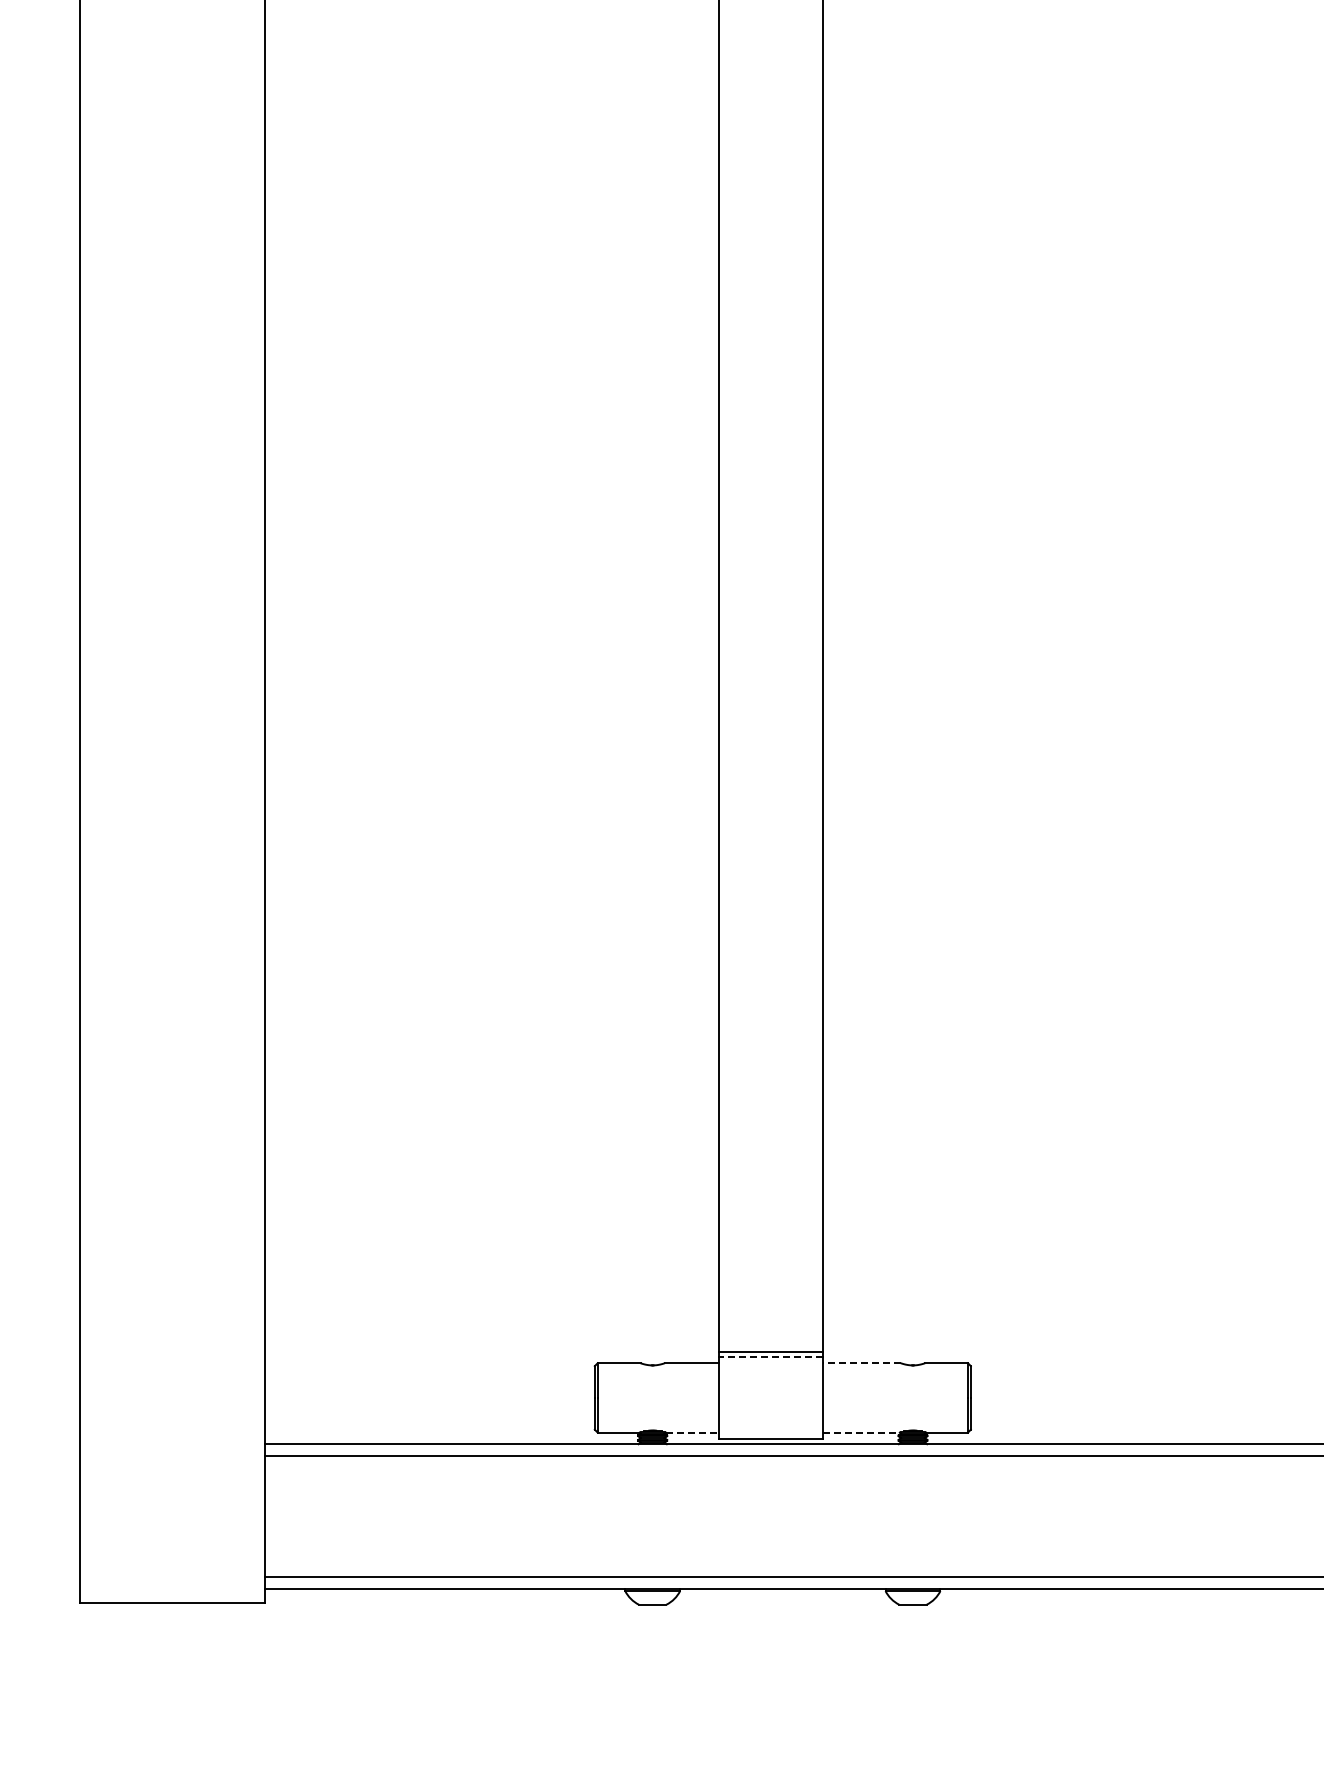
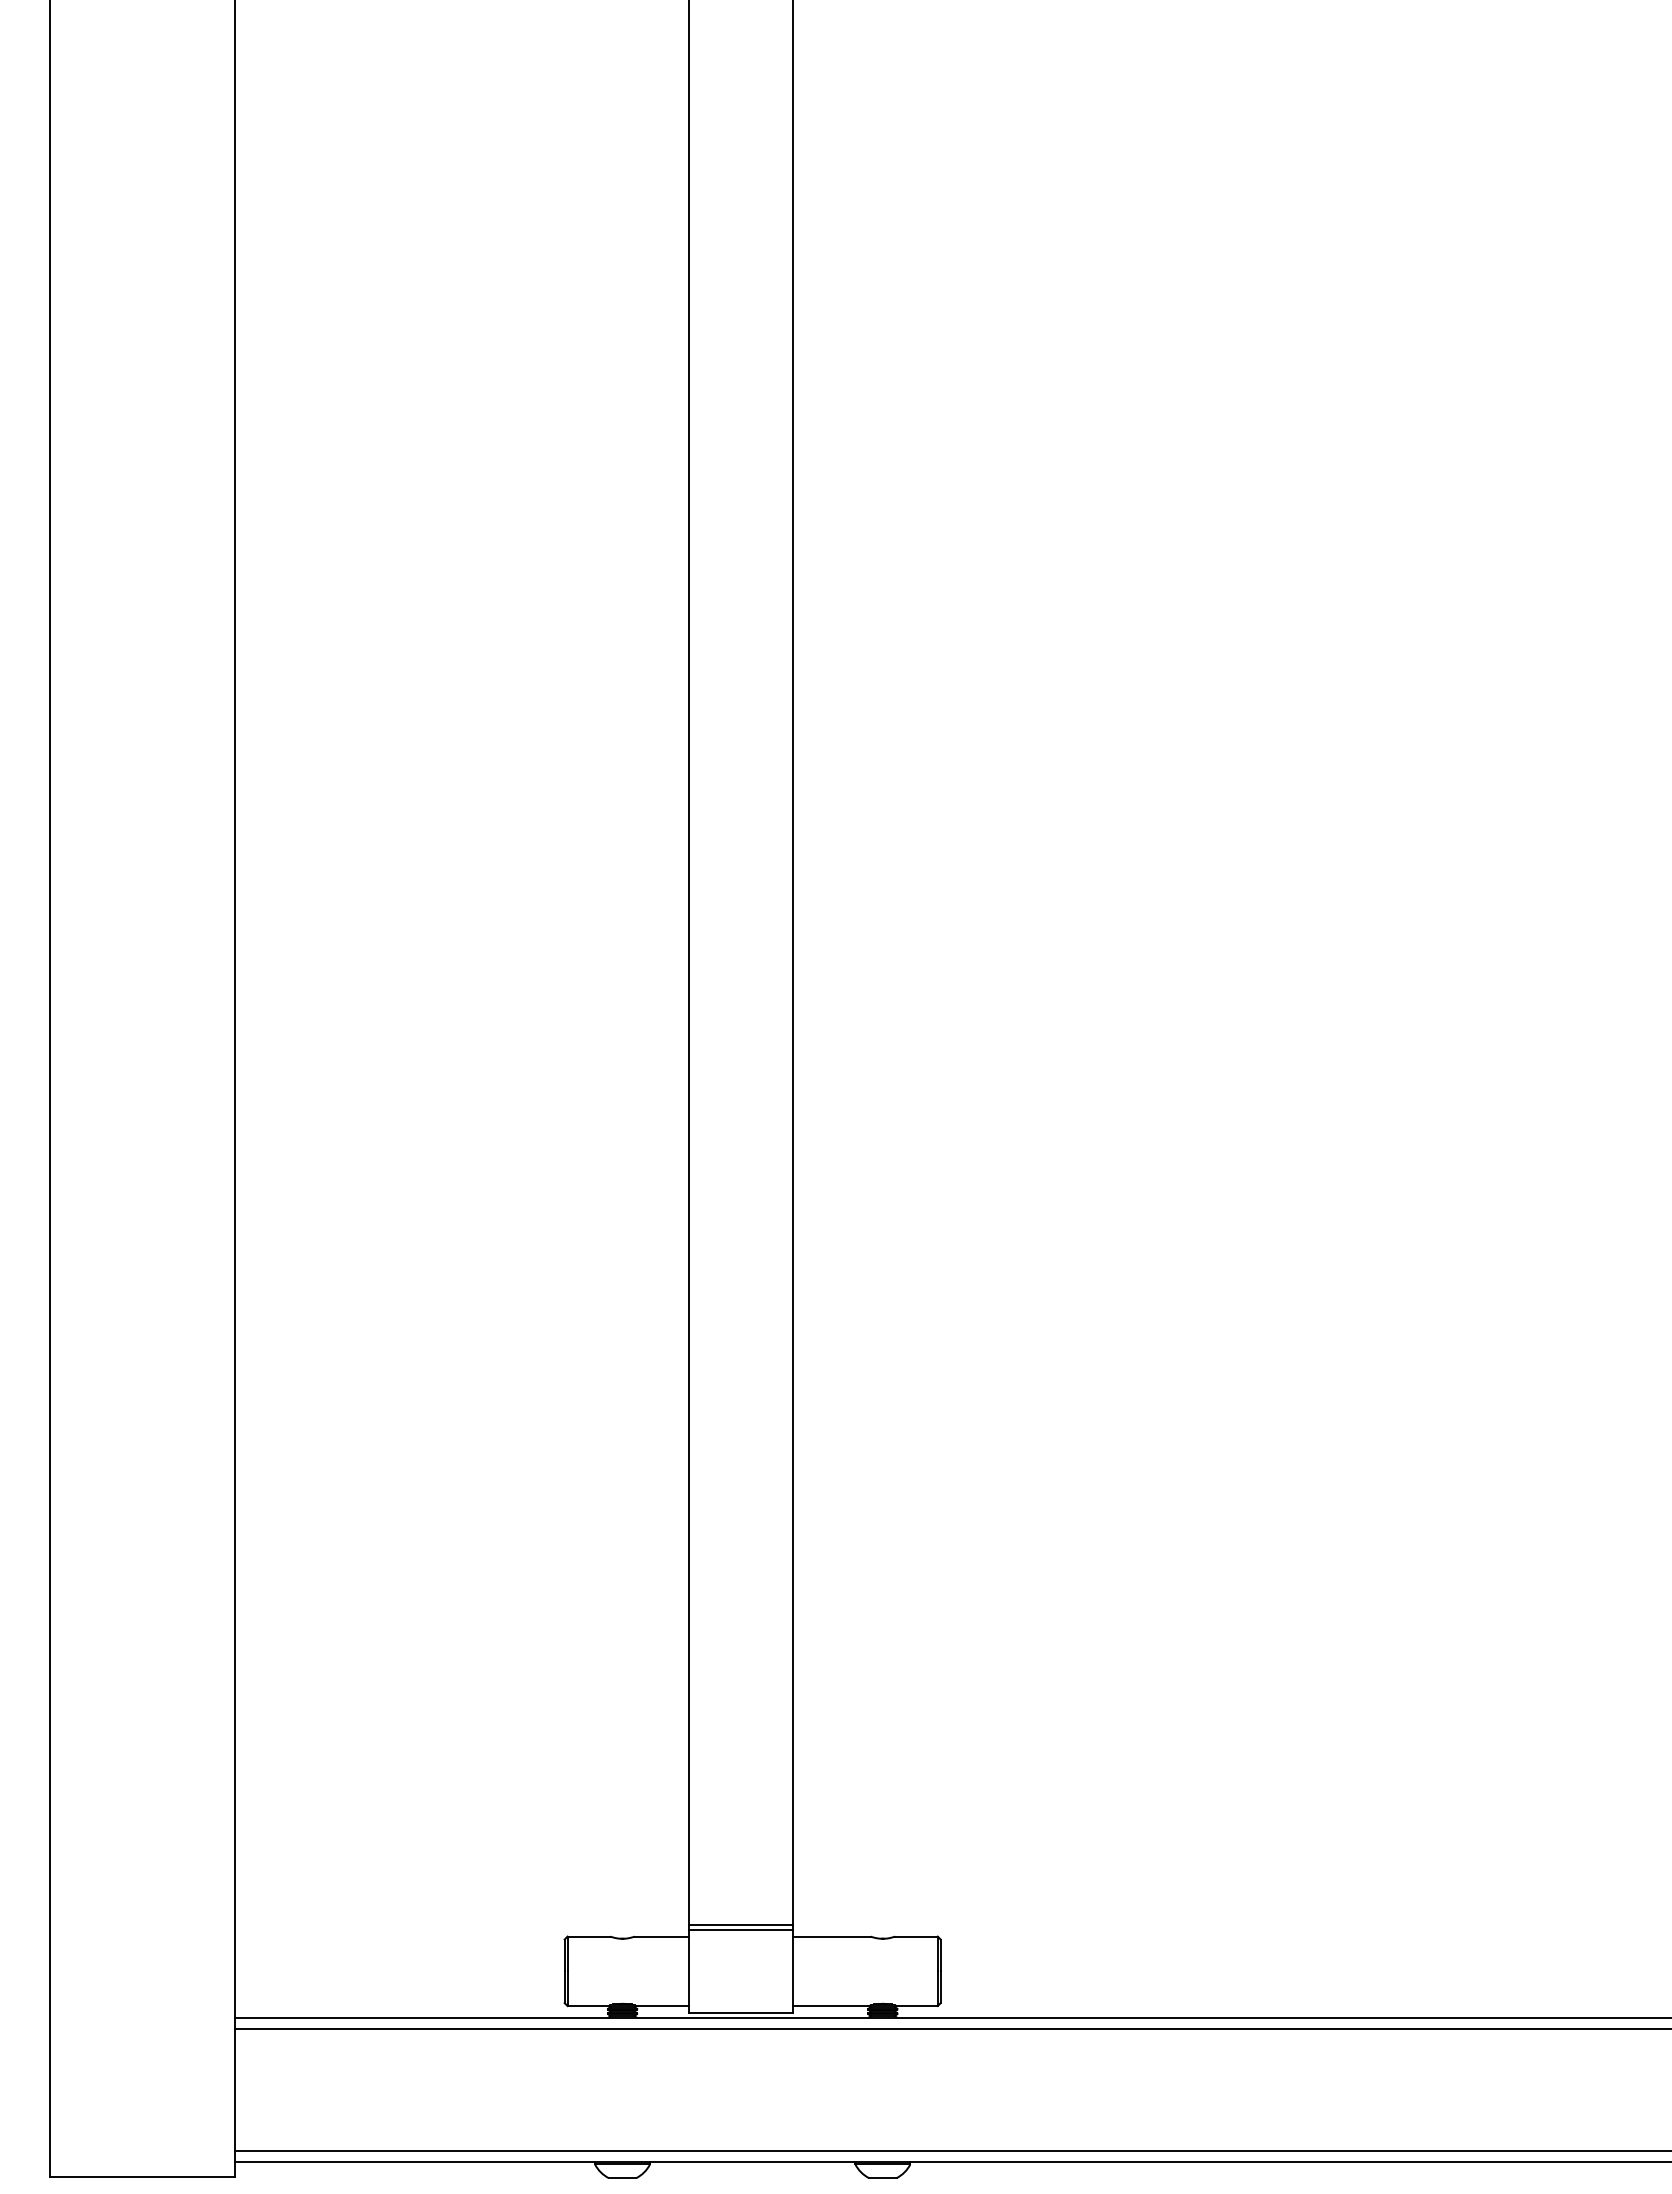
line: (770, 1357) -> (740, 1930), dashed -> solid
line: (862, 1363) -> (832, 1936), dashed -> solid
line: (692, 1433) -> (662, 2006), dashed -> solid
line: (861, 1433) -> (831, 2006), dashed -> solid

